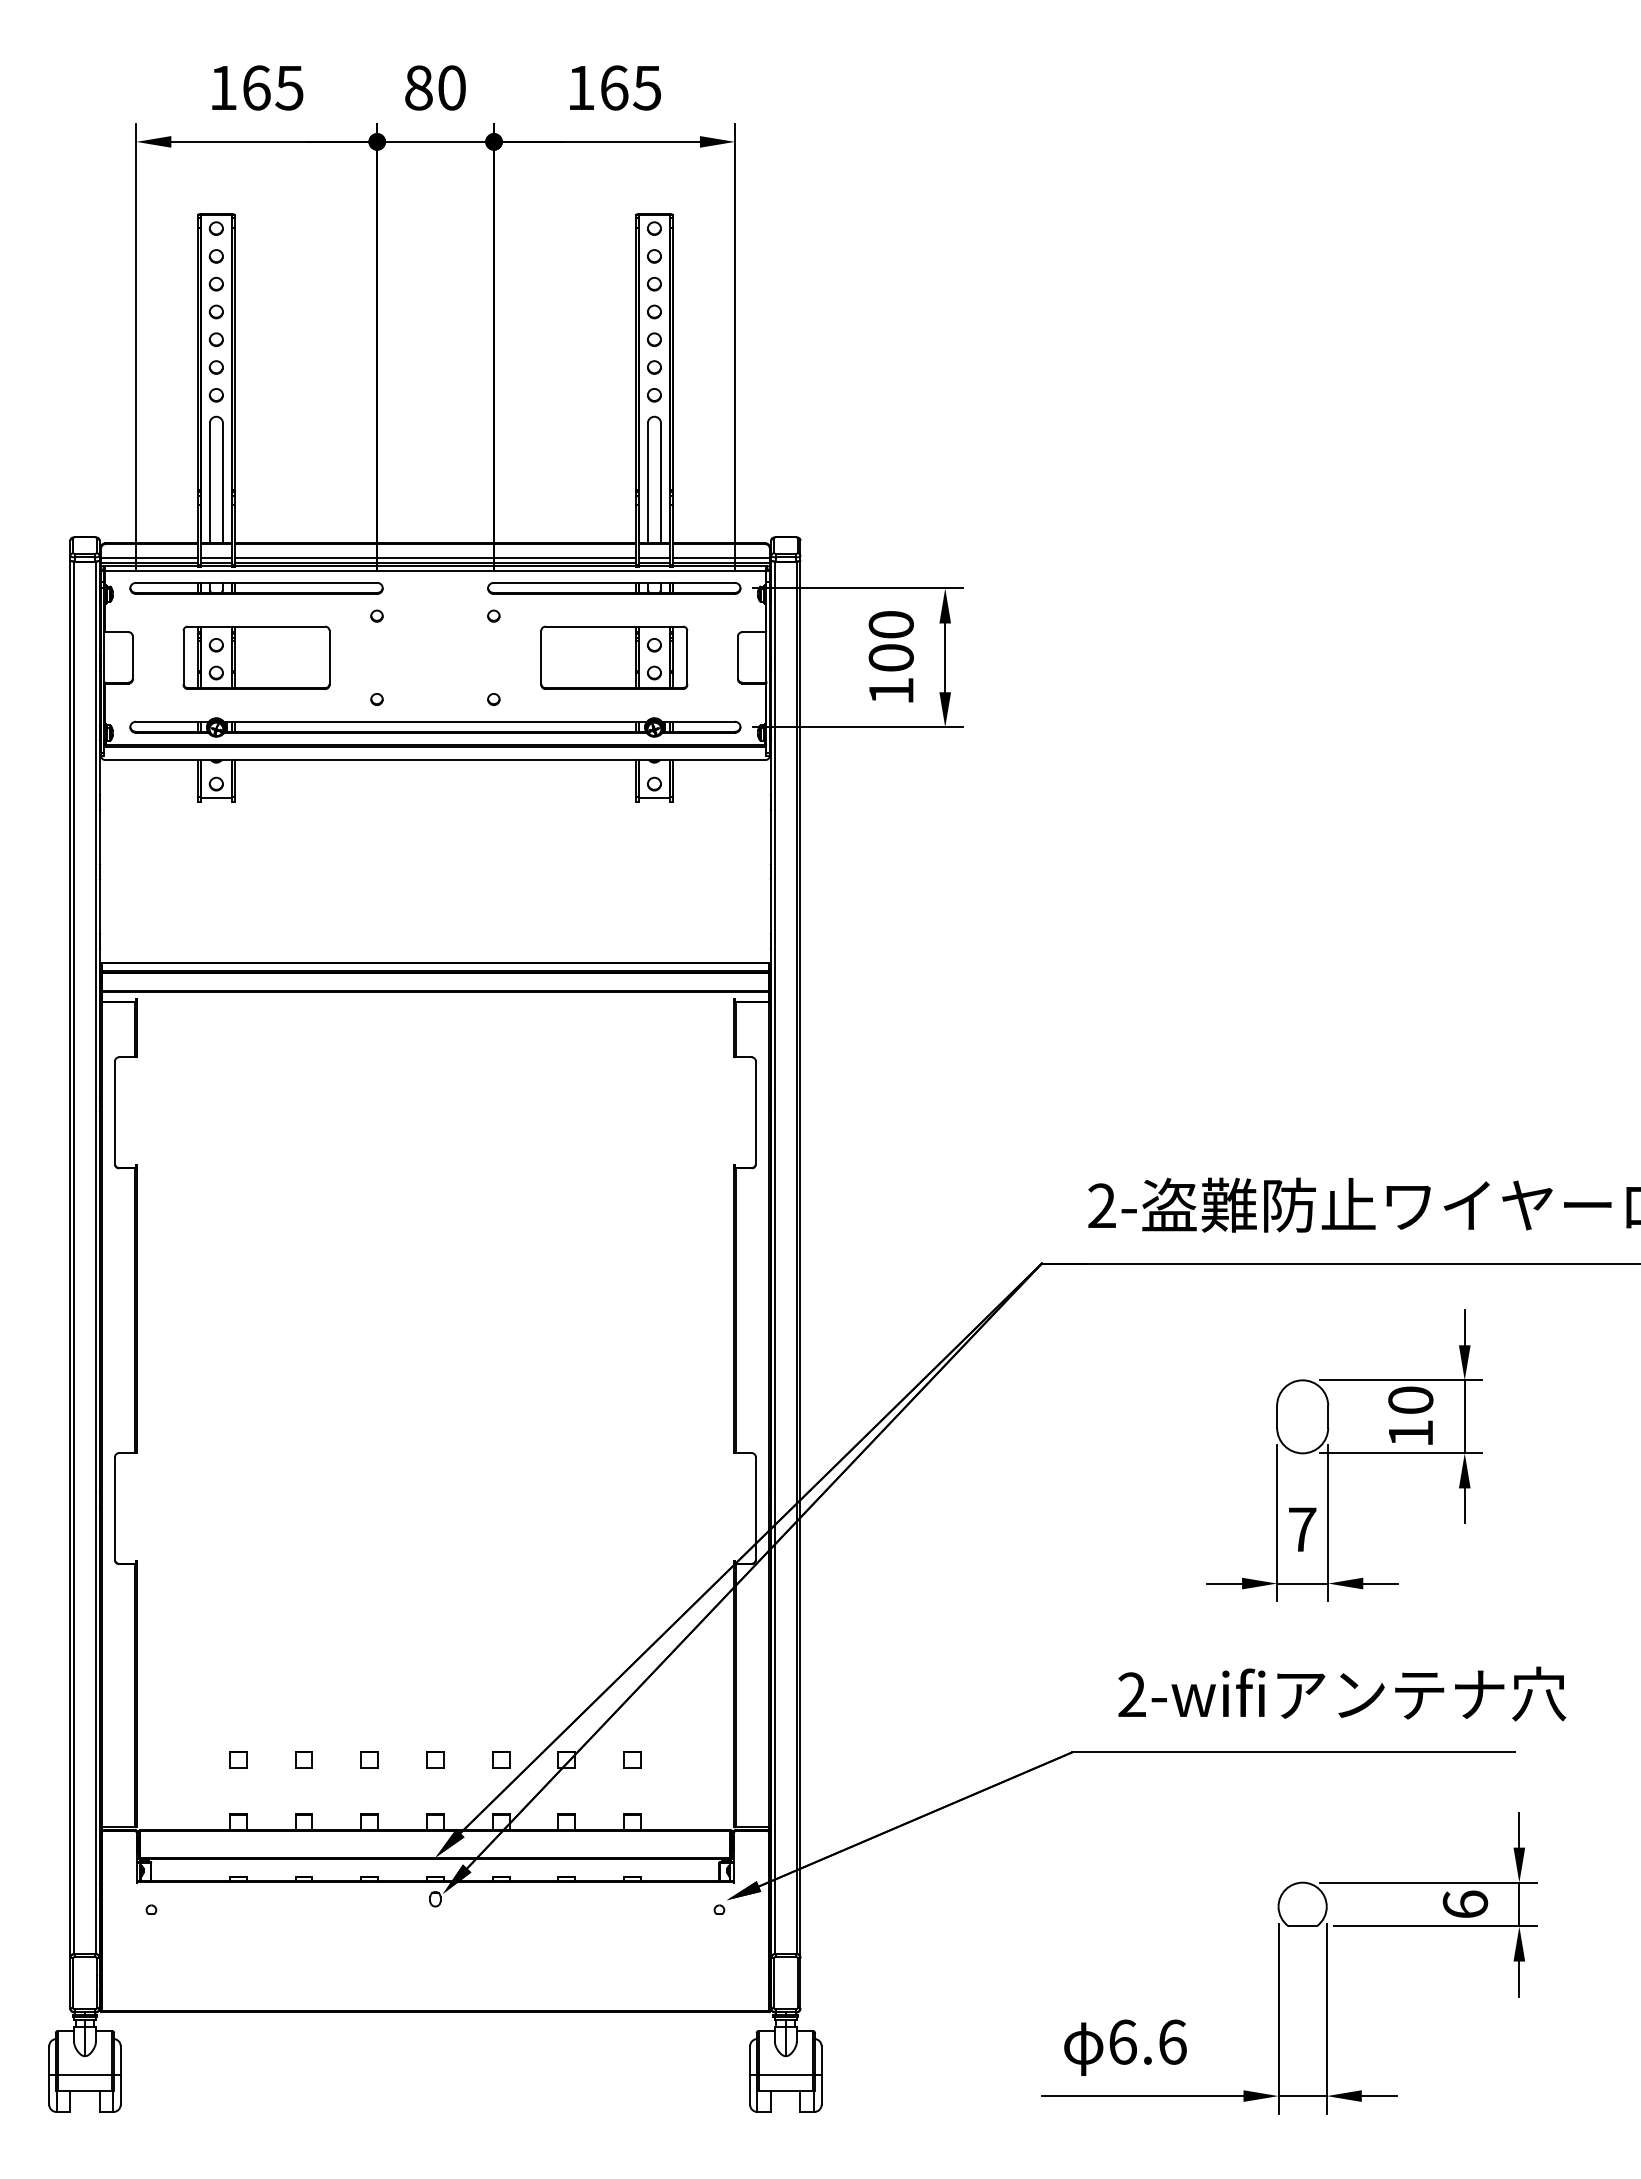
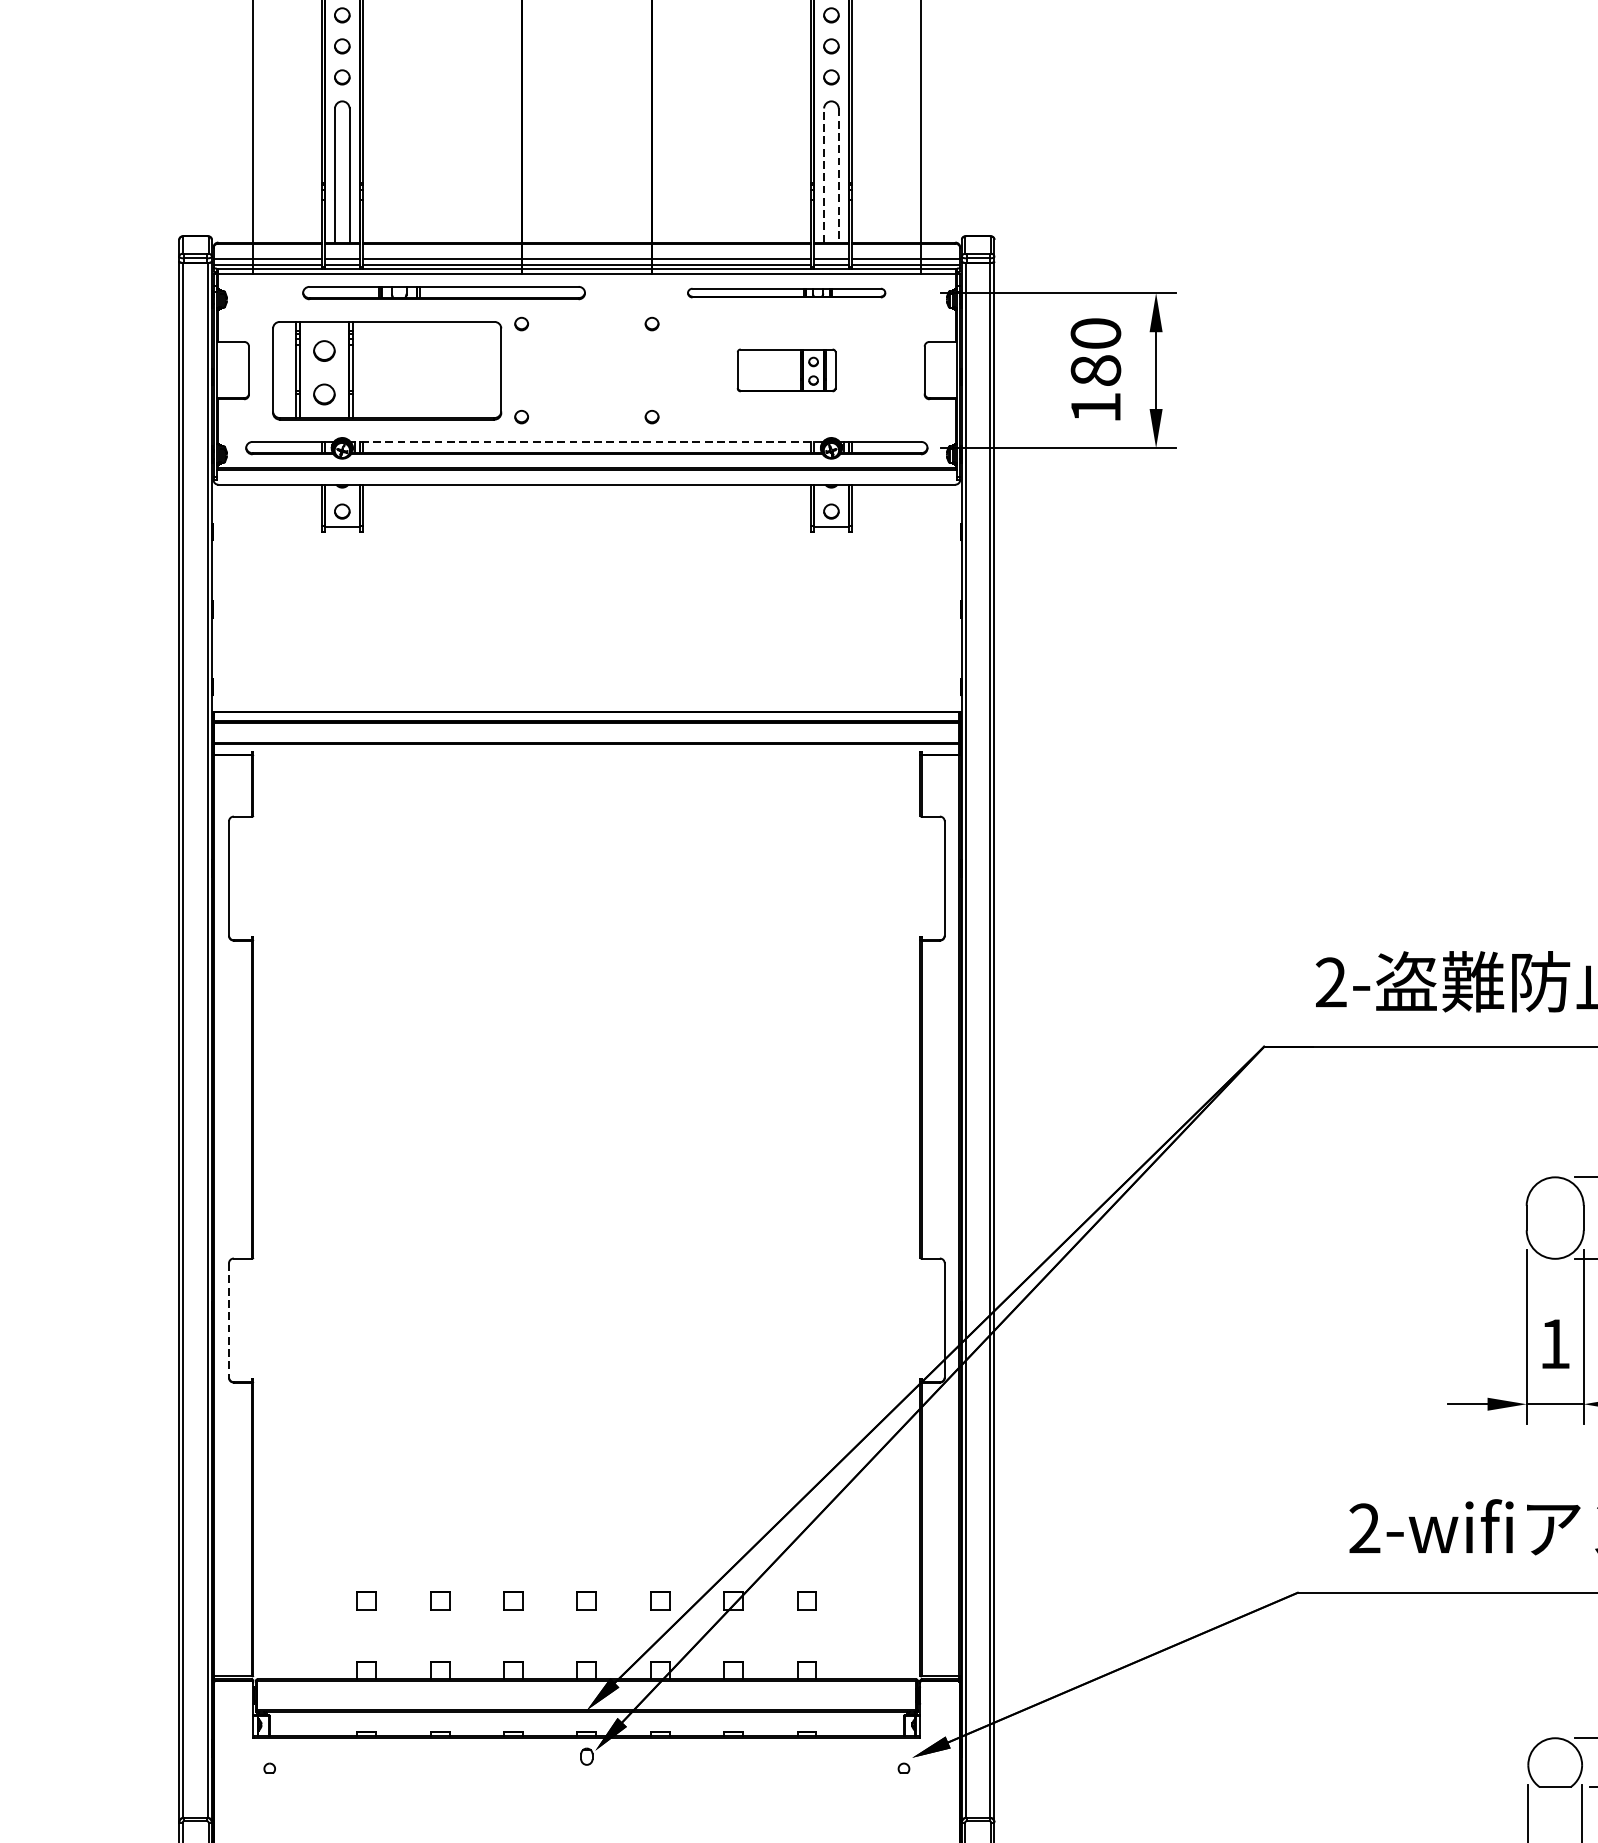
line: (647, 482) -> (823, 174), solid -> dashed
line: (661, 483) -> (839, 175), solid -> dashed
part: (256, 588) -> (444, 293), moved
part: (614, 588) -> (786, 293), size x0.7
part: (256, 657) -> (387, 370), size x1.4
part: (614, 657) -> (786, 370), size x0.6
text: (890, 657) -> (1094, 370), 100 -> 180
line: (435, 721) -> (586, 441), solid -> dashed
line: (114, 1509) -> (228, 1321), solid -> dashed
text: (1302, 1529) -> (1555, 1343), 7 -> 1

